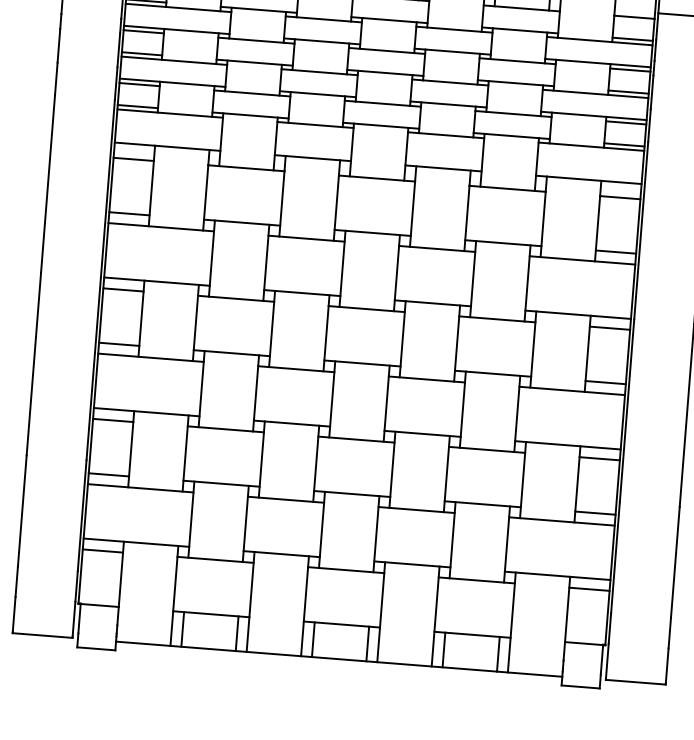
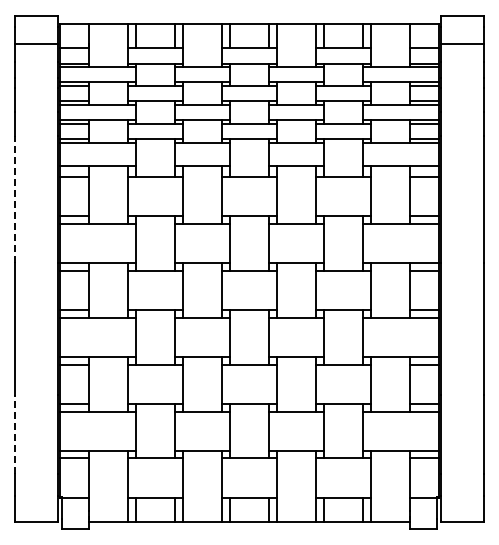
line: (48, 183) -> (15, 199), solid -> dashed
line: (22, 511) -> (15, 434), solid -> dashed

